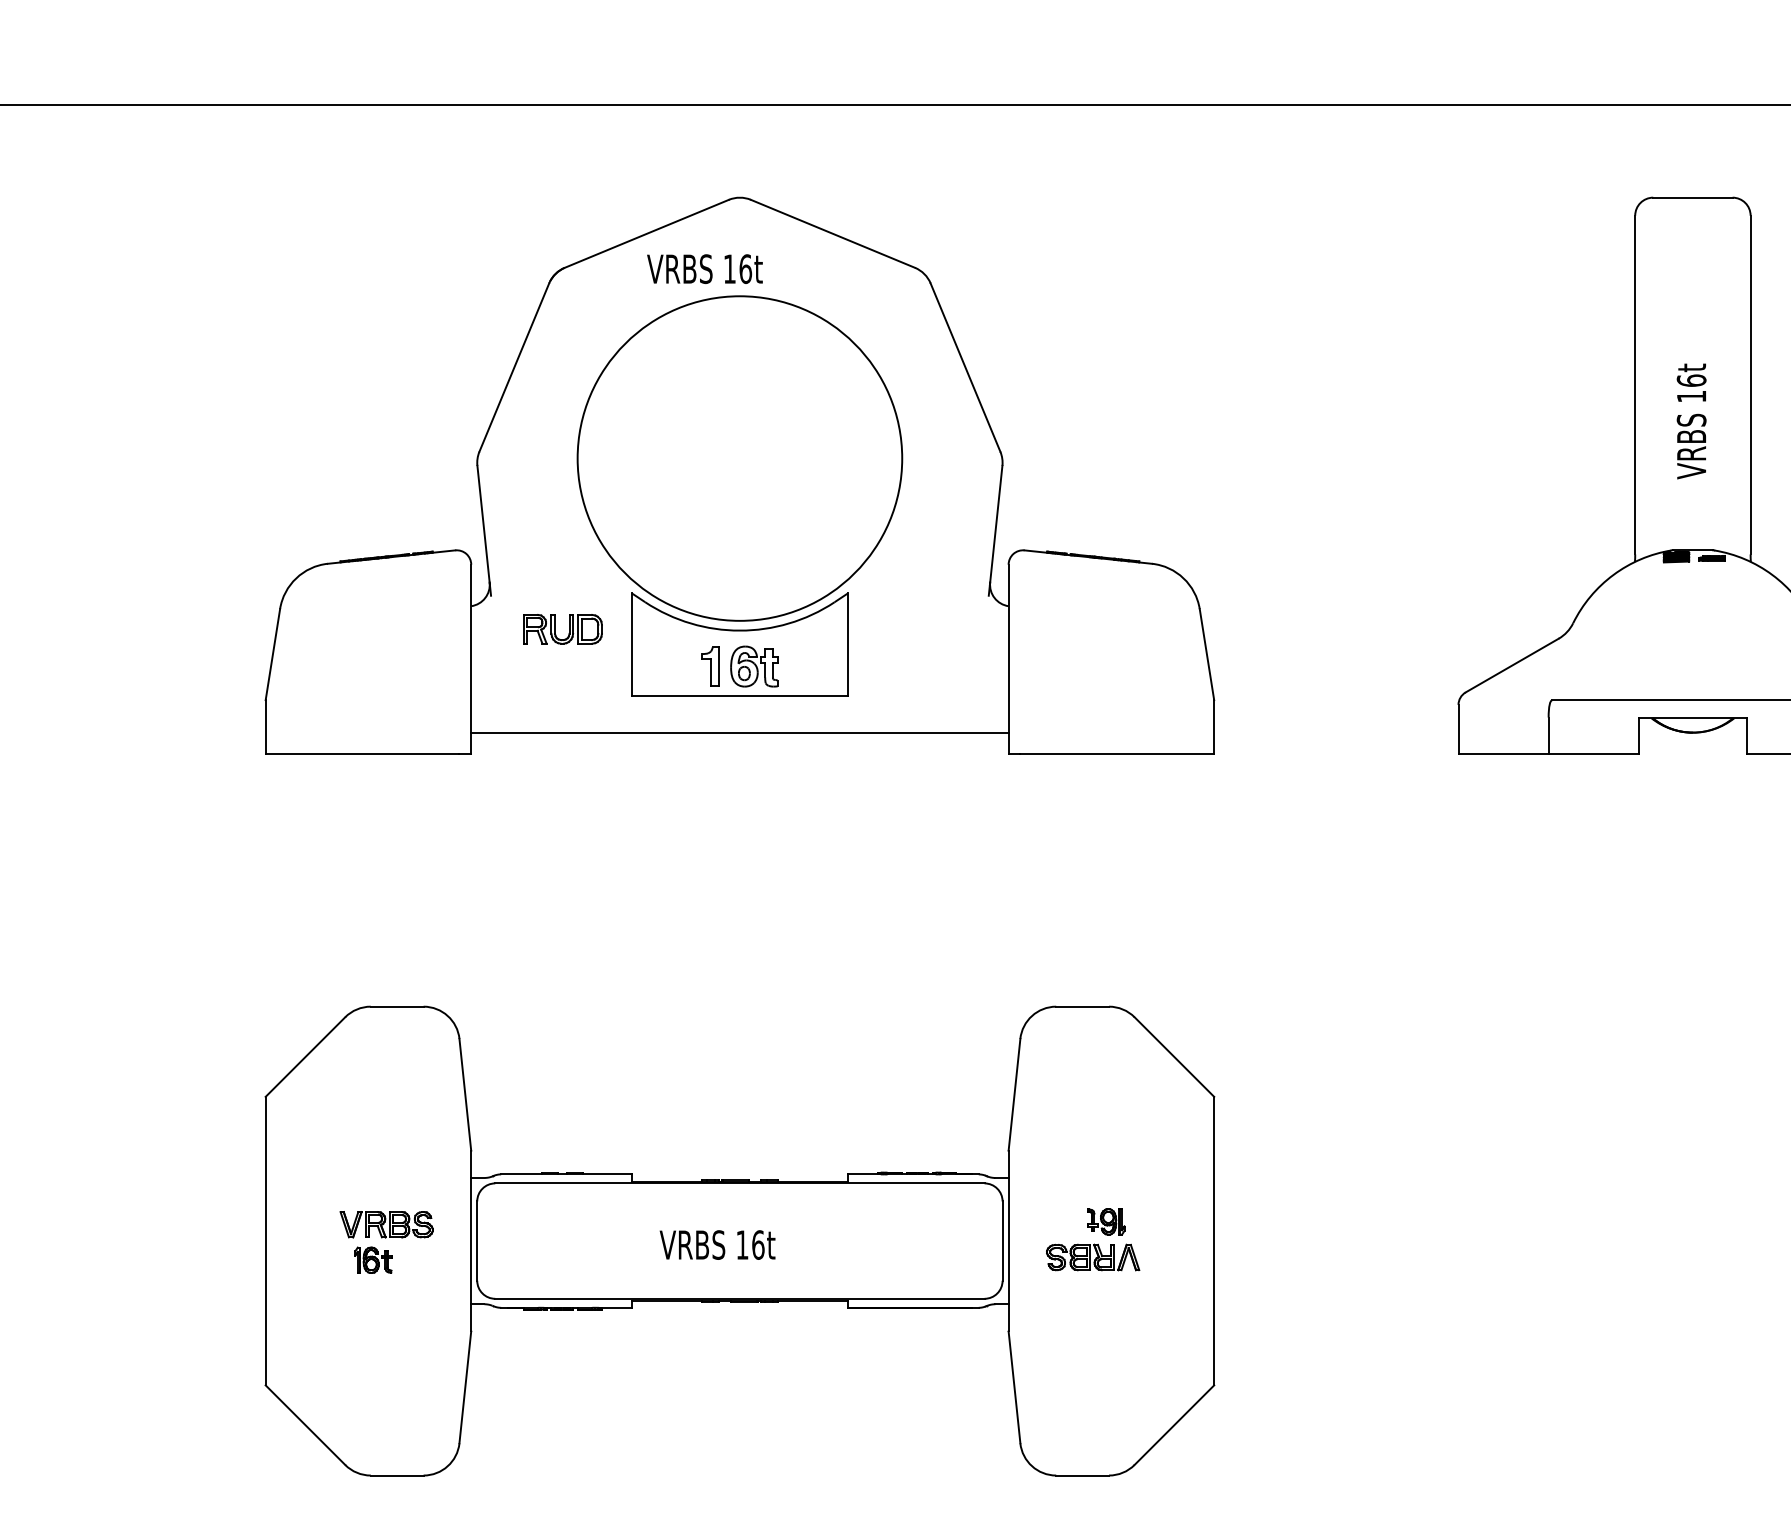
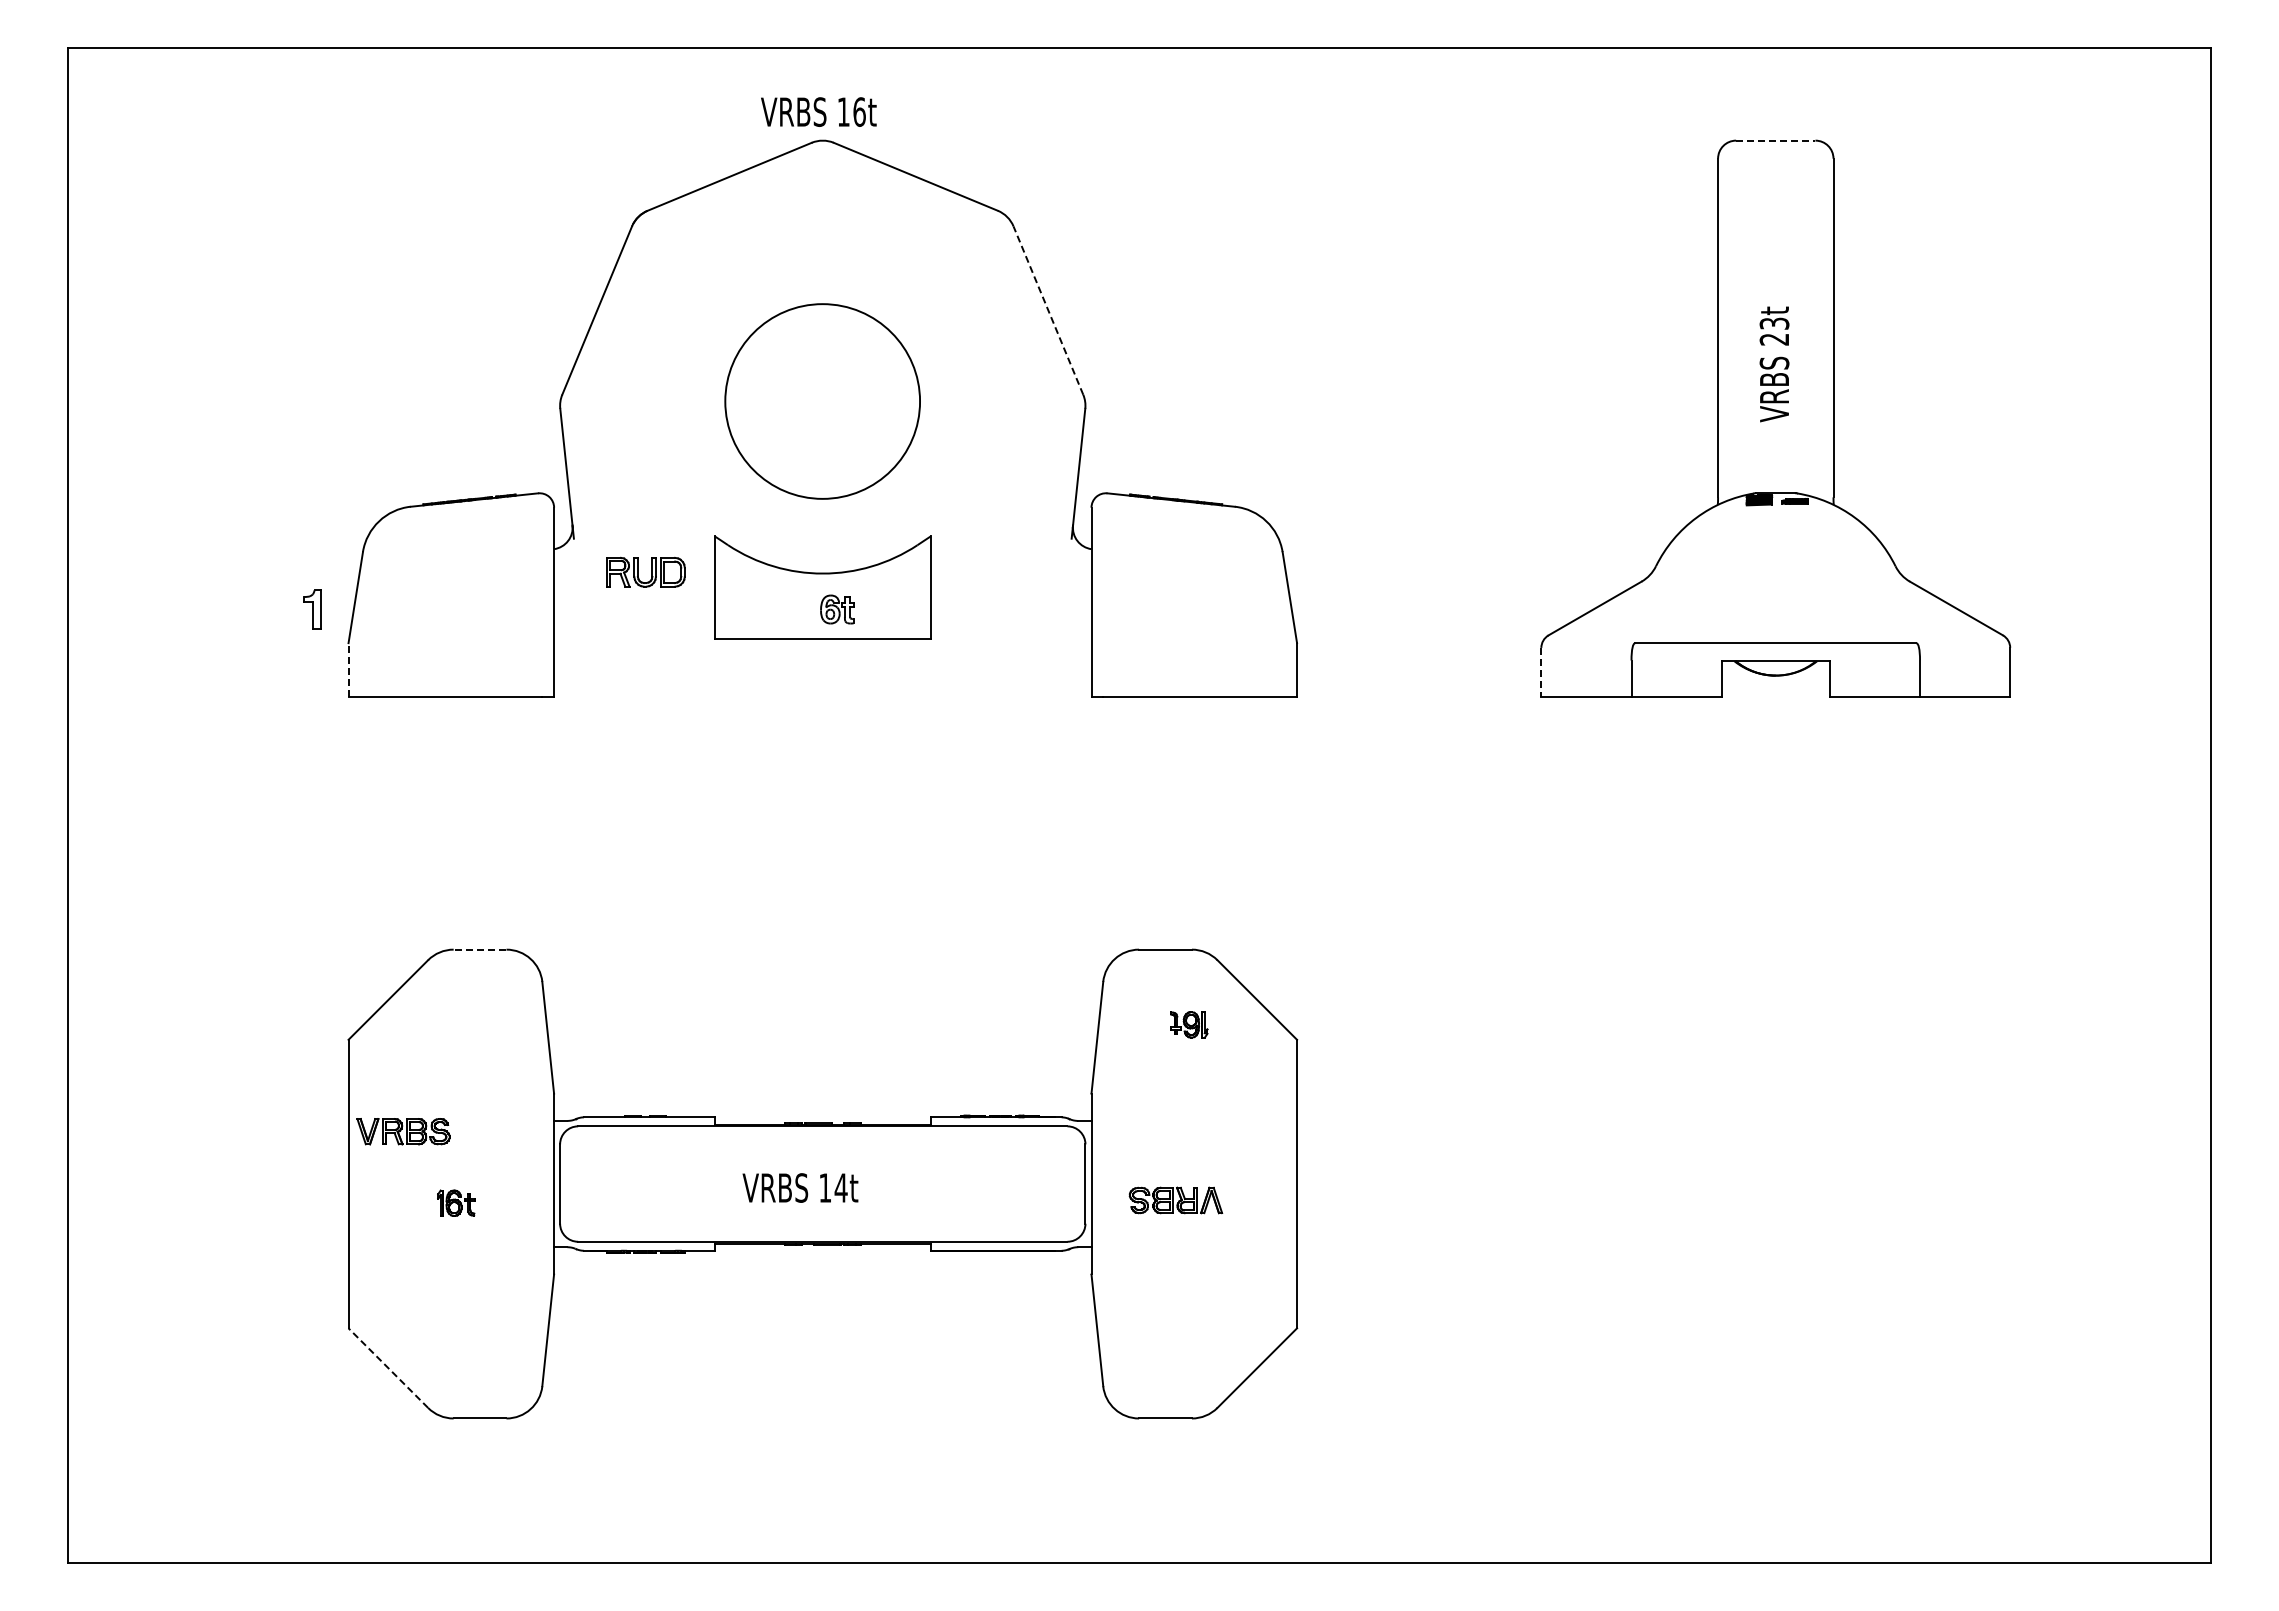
line: (1692, 197) -> (1775, 140), solid -> dashed
text: (704, 268) -> (818, 111), moved
line: (965, 367) -> (1048, 310), solid -> dashed
text: (1691, 388) -> (1774, 331), 16t -> 23t
circle: (739, 458) -> (822, 401), size x0.6
part: (710, 666) -> (312, 609), moved
part: (754, 666) -> (837, 609), size x0.7
line: (265, 726) -> (348, 669), solid -> dashed
line: (1458, 729) -> (1541, 672), solid -> dashed
line: (739, 732) -> (822, 675), removed
line: (396, 1006) -> (479, 949), solid -> dashed
part: (1106, 1221) -> (1189, 1024), moved
part: (386, 1224) -> (403, 1131), moved
text: (757, 1244) -> (840, 1187), 16t -> 14t
line: (305, 1424) -> (388, 1367), solid -> dashed

